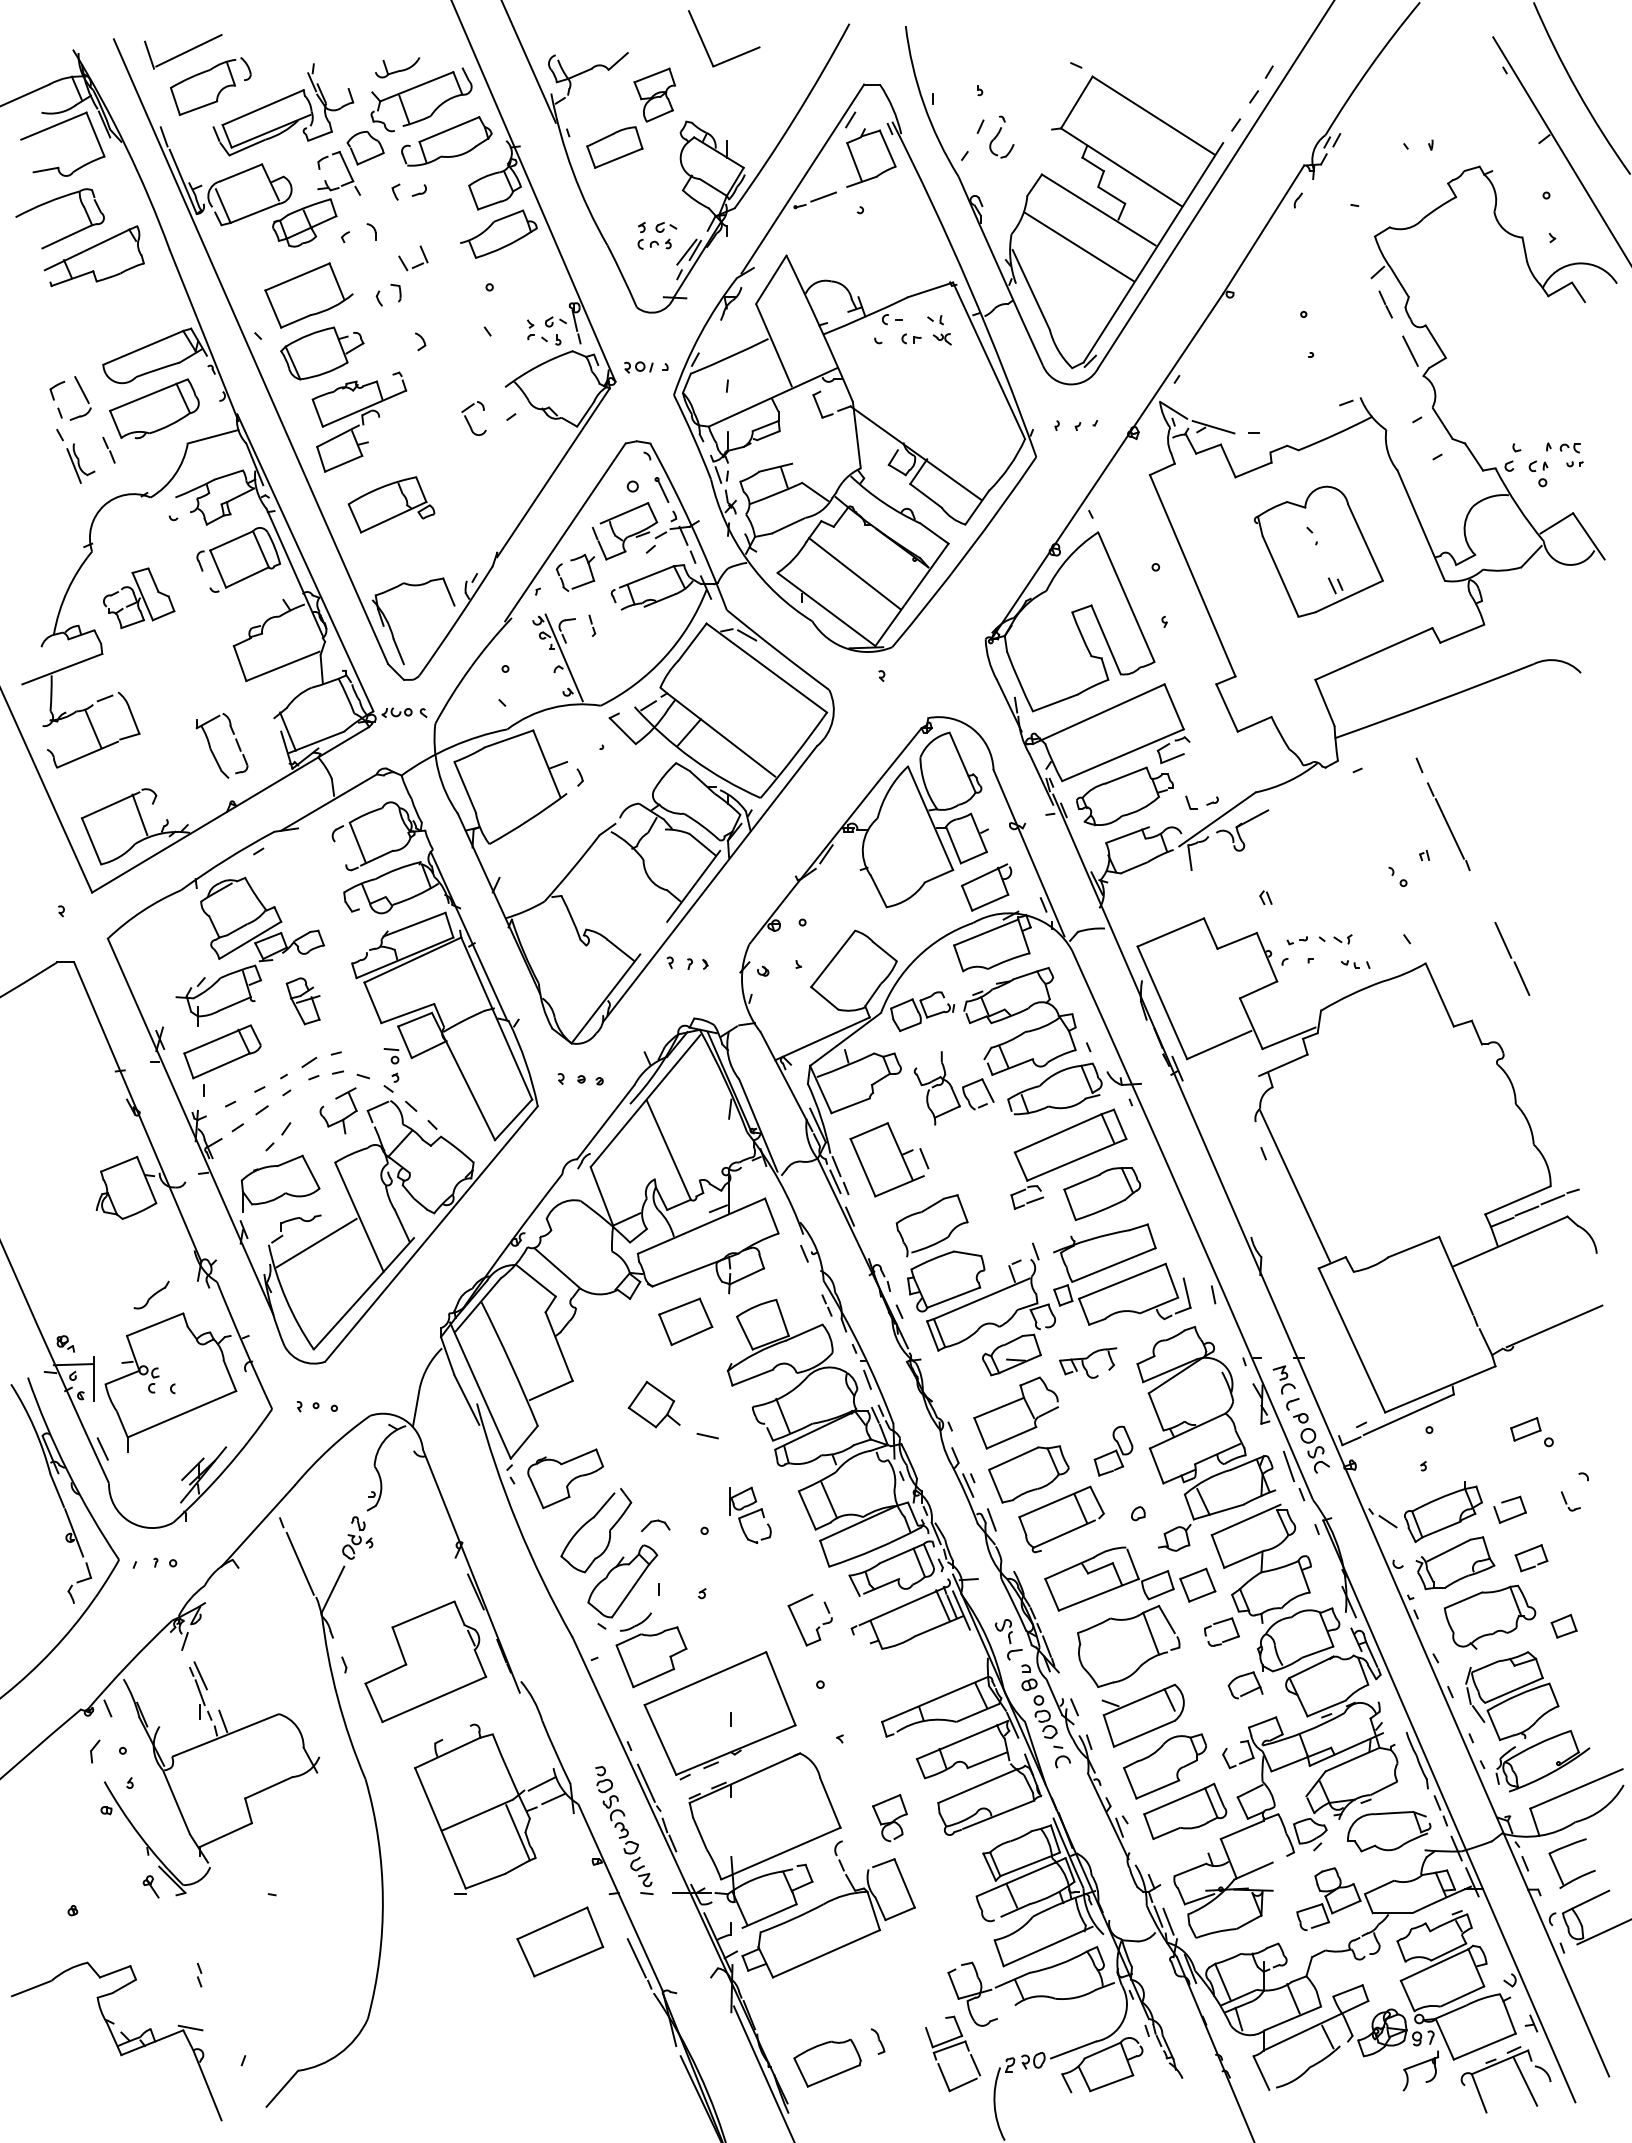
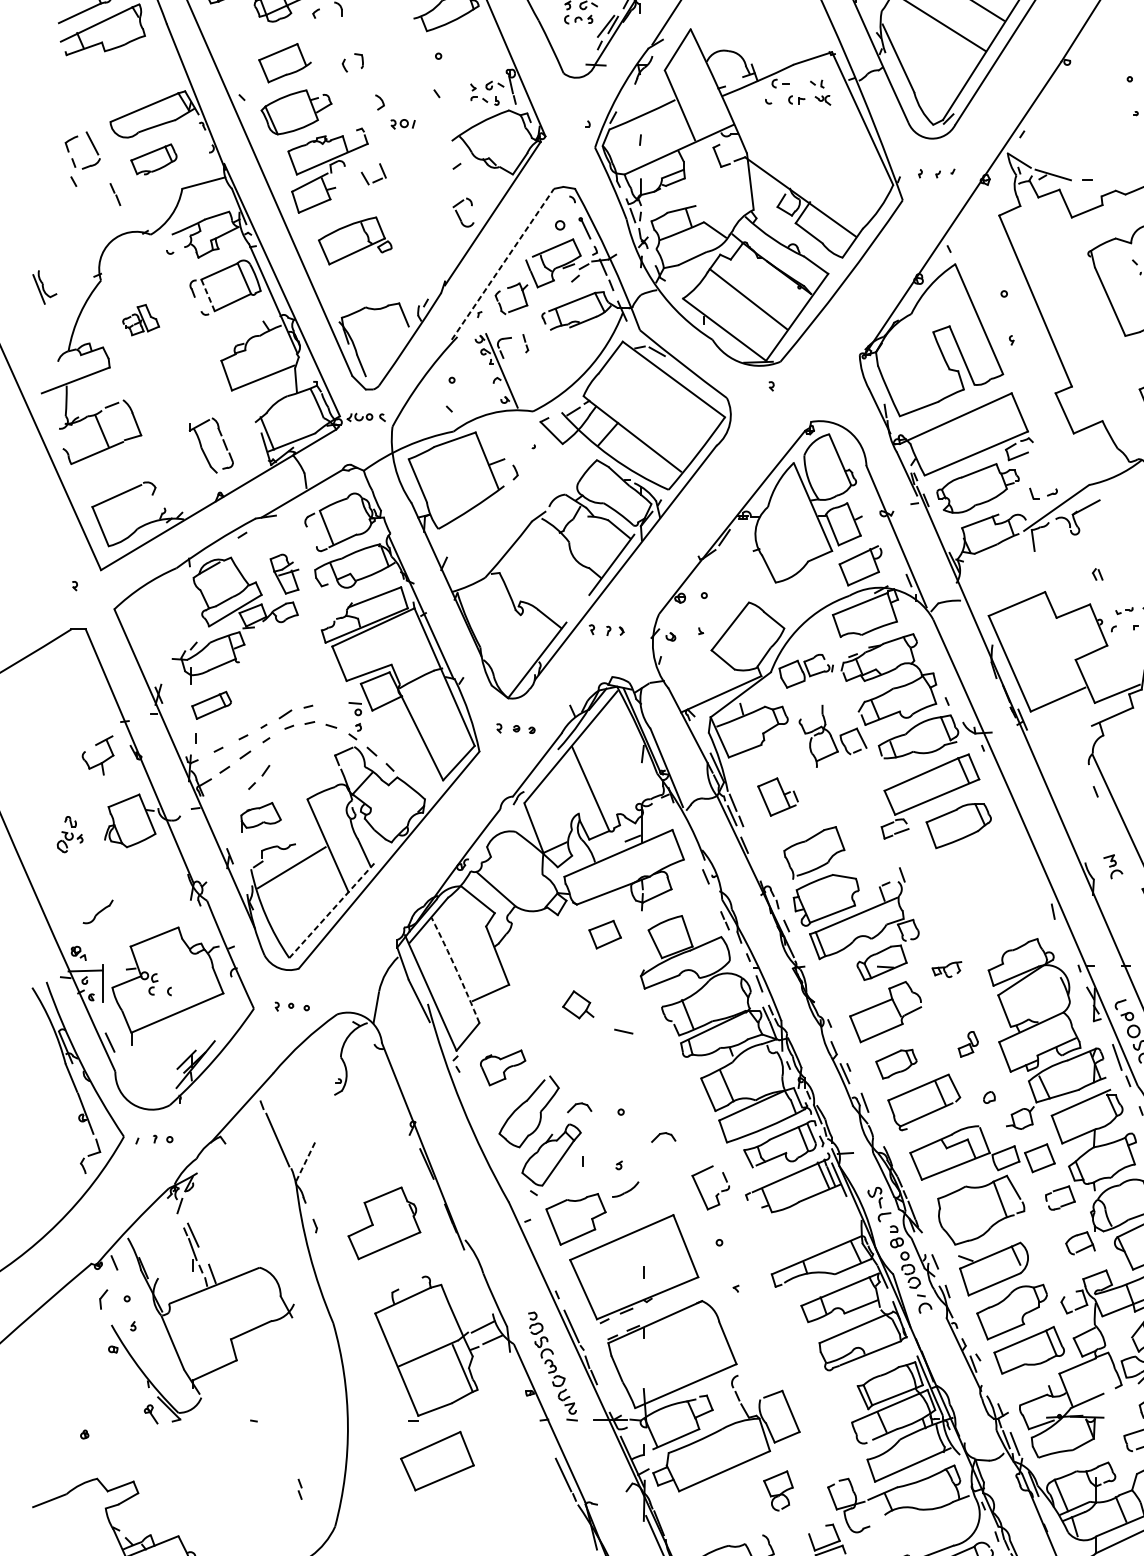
part: (417, 264) -> (377, 179), moved
part: (308, 295) -> (284, 63), size x0.7
part: (638, 367) -> (402, 124), moved
part: (154, 408) -> (154, 159), size x0.6
part: (473, 418) -> (463, 212), moved
part: (80, 463) -> (44, 287), moved
line: (565, 532) -> (503, 264), solid -> dashed
line: (217, 568) -> (207, 294), solid -> dashed
part: (139, 597) -> (141, 319), size x0.6
line: (139, 814) -> (141, 503), removed
part: (302, 1001) -> (283, 574), moved
part: (222, 1051) -> (211, 705), size x0.6
part: (344, 1117) -> (103, 761), moved
part: (889, 1159) -> (778, 796), size x0.6
part: (280, 1183) -> (261, 817), size x0.6
part: (1122, 1274) -> (975, 894), removed
line: (363, 1293) -> (331, 910), solid -> dashed
part: (151, 1294) -> (97, 911), moved
part: (685, 1321) -> (604, 934), size x0.7
part: (1088, 1362) -> (947, 969), size x0.6
arc: (510, 1363) -> (456, 969), solid -> dashed
part: (1283, 1379) -> (1112, 866), moved
part: (653, 1404) -> (577, 1004), size x0.7
part: (1113, 1450) -> (968, 1043), size x0.6
part: (1028, 1474) -> (896, 1064), size x0.6
part: (565, 1478) -> (503, 1067), size x0.7
part: (750, 1514) -> (660, 1098), removed
part: (357, 1537) -> (69, 834), moved
part: (754, 1560) -> (663, 1137), added
line: (332, 1589) -> (305, 1161), solid -> dashed
part: (635, 1621) -> (625, 1189), moved
part: (425, 1661) -> (384, 1223), size x0.7
part: (889, 1818) -> (778, 1491), moved
part: (560, 1941) -> (437, 1460), moved
part: (199, 1974) -> (300, 1488), moved
line: (190, 2027) -> (184, 1533), removed

